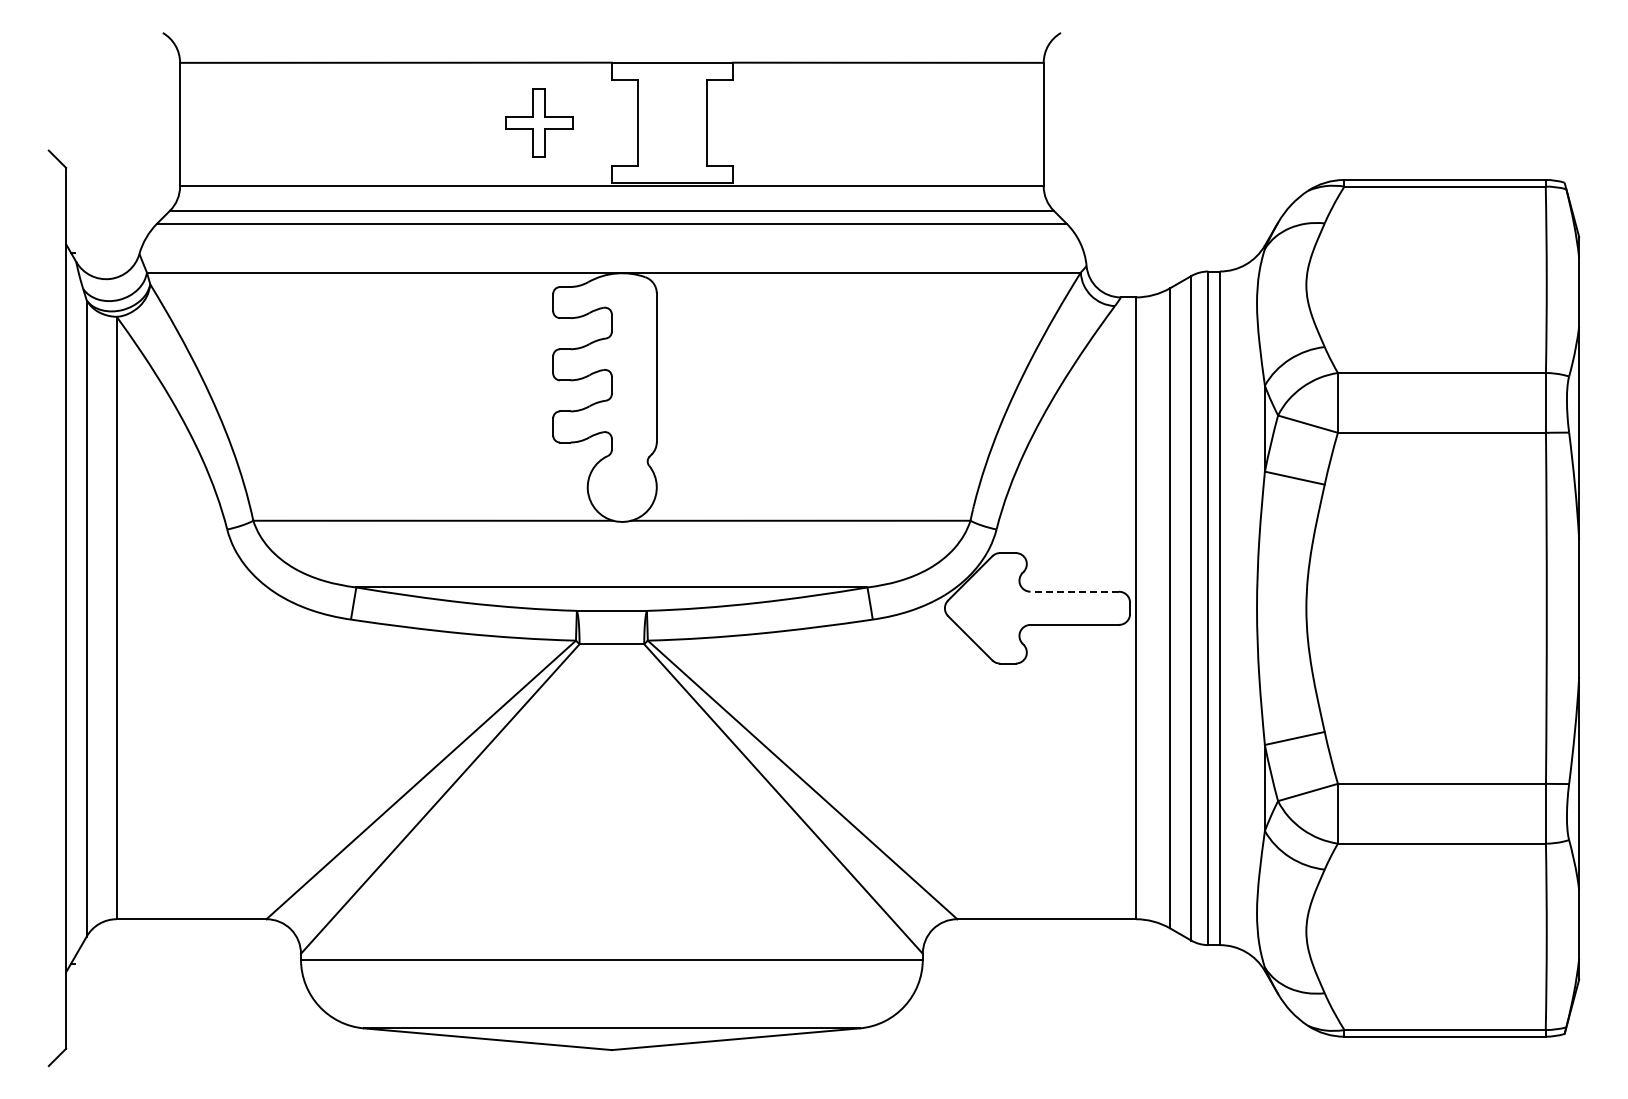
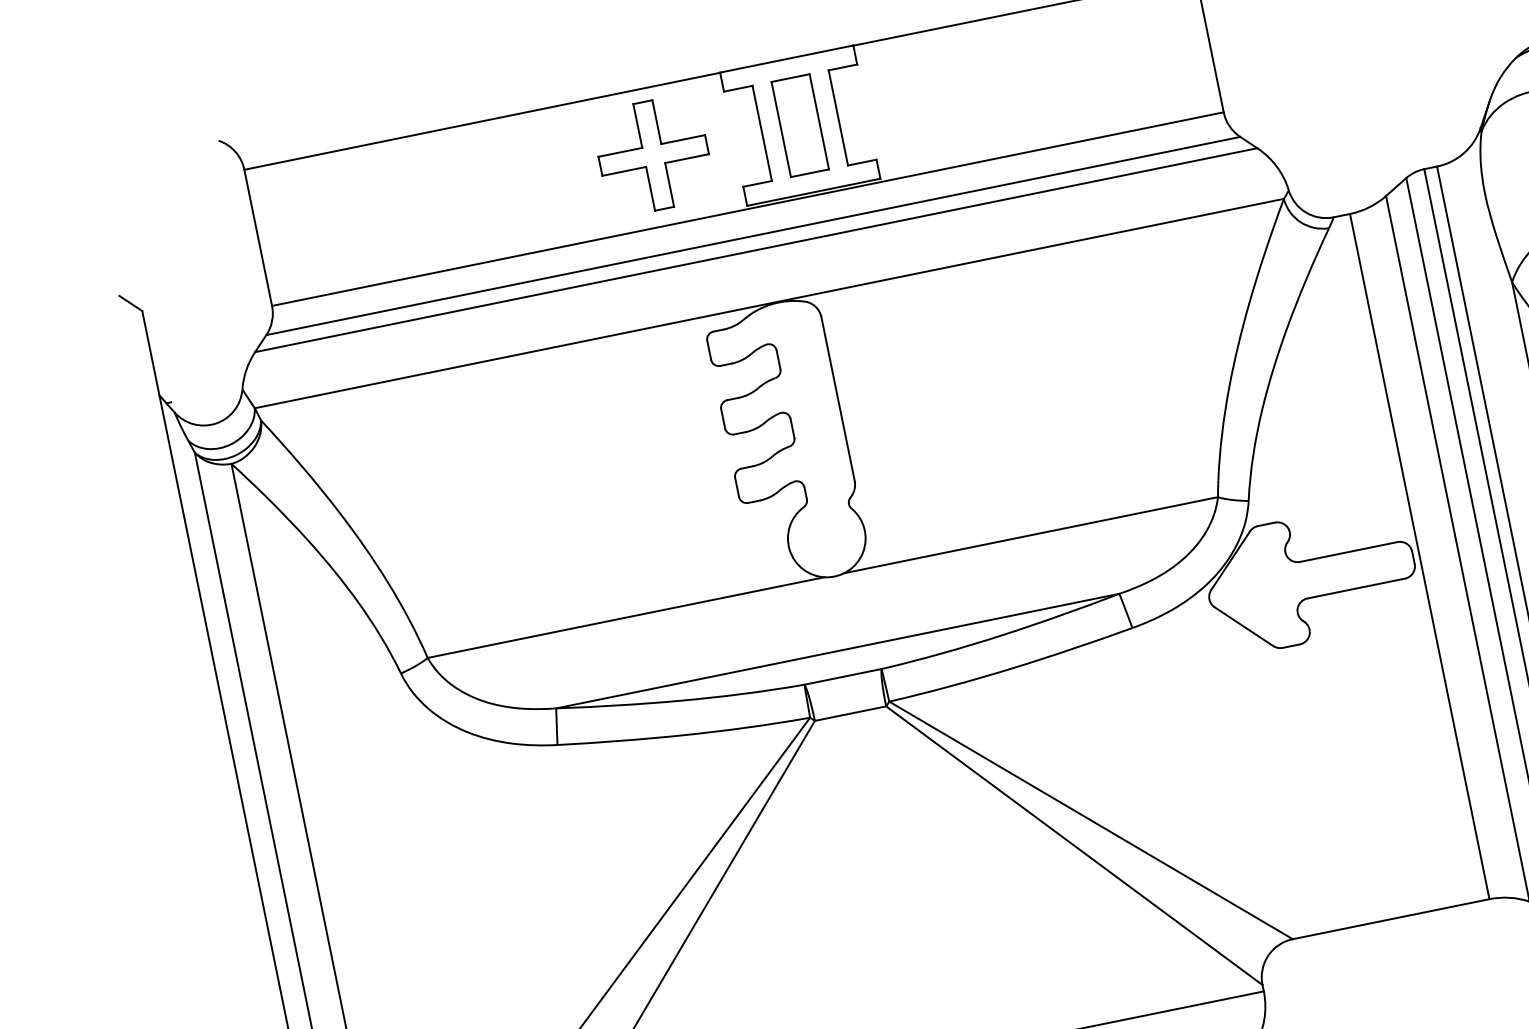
part: (539, 122) -> (653, 154), size x1.43
part: (672, 122) -> (800, 125), added
line: (1074, 591) -> (1348, 551), dashed -> solid

